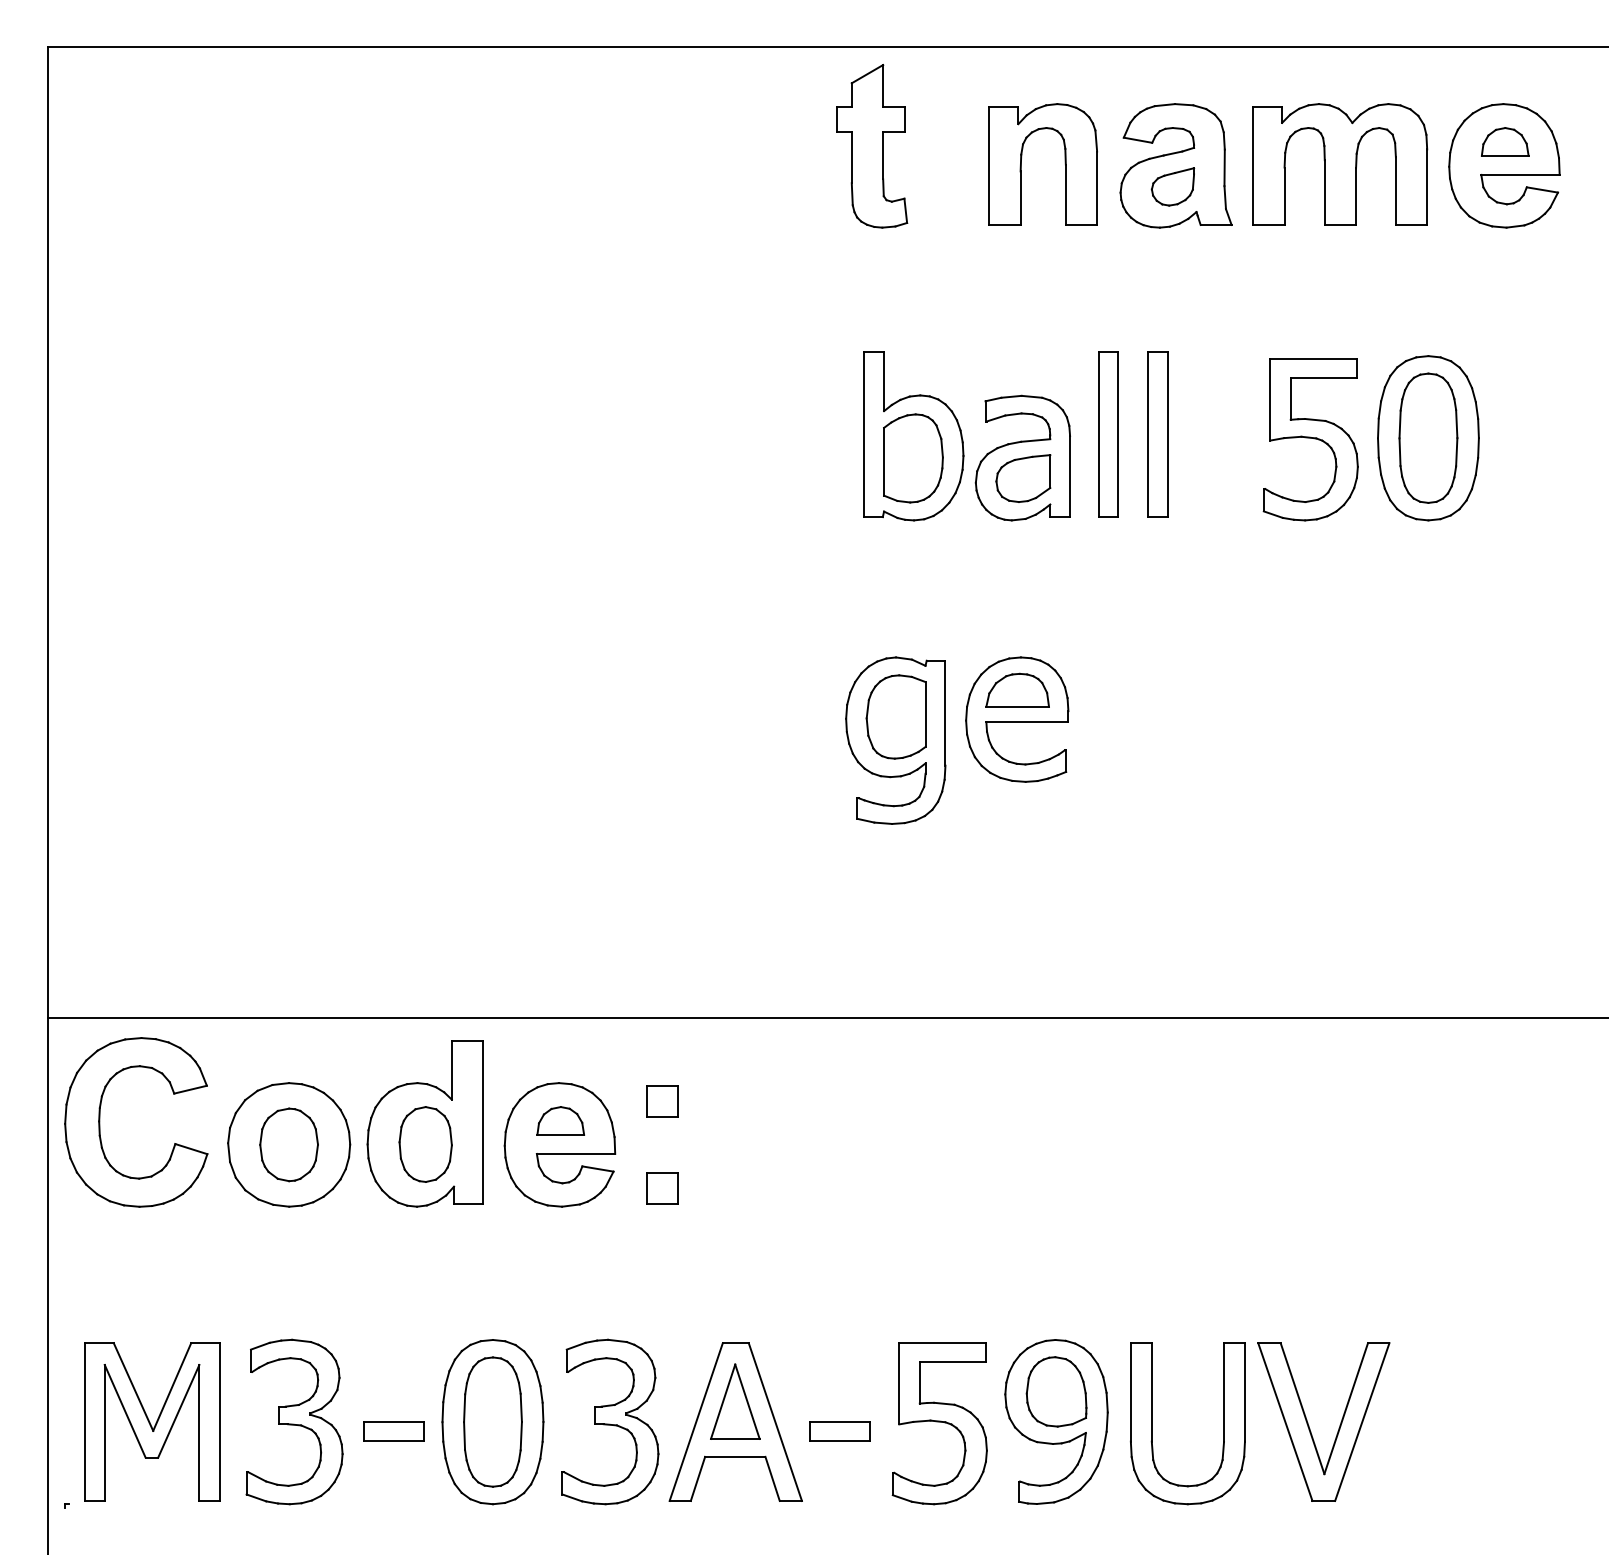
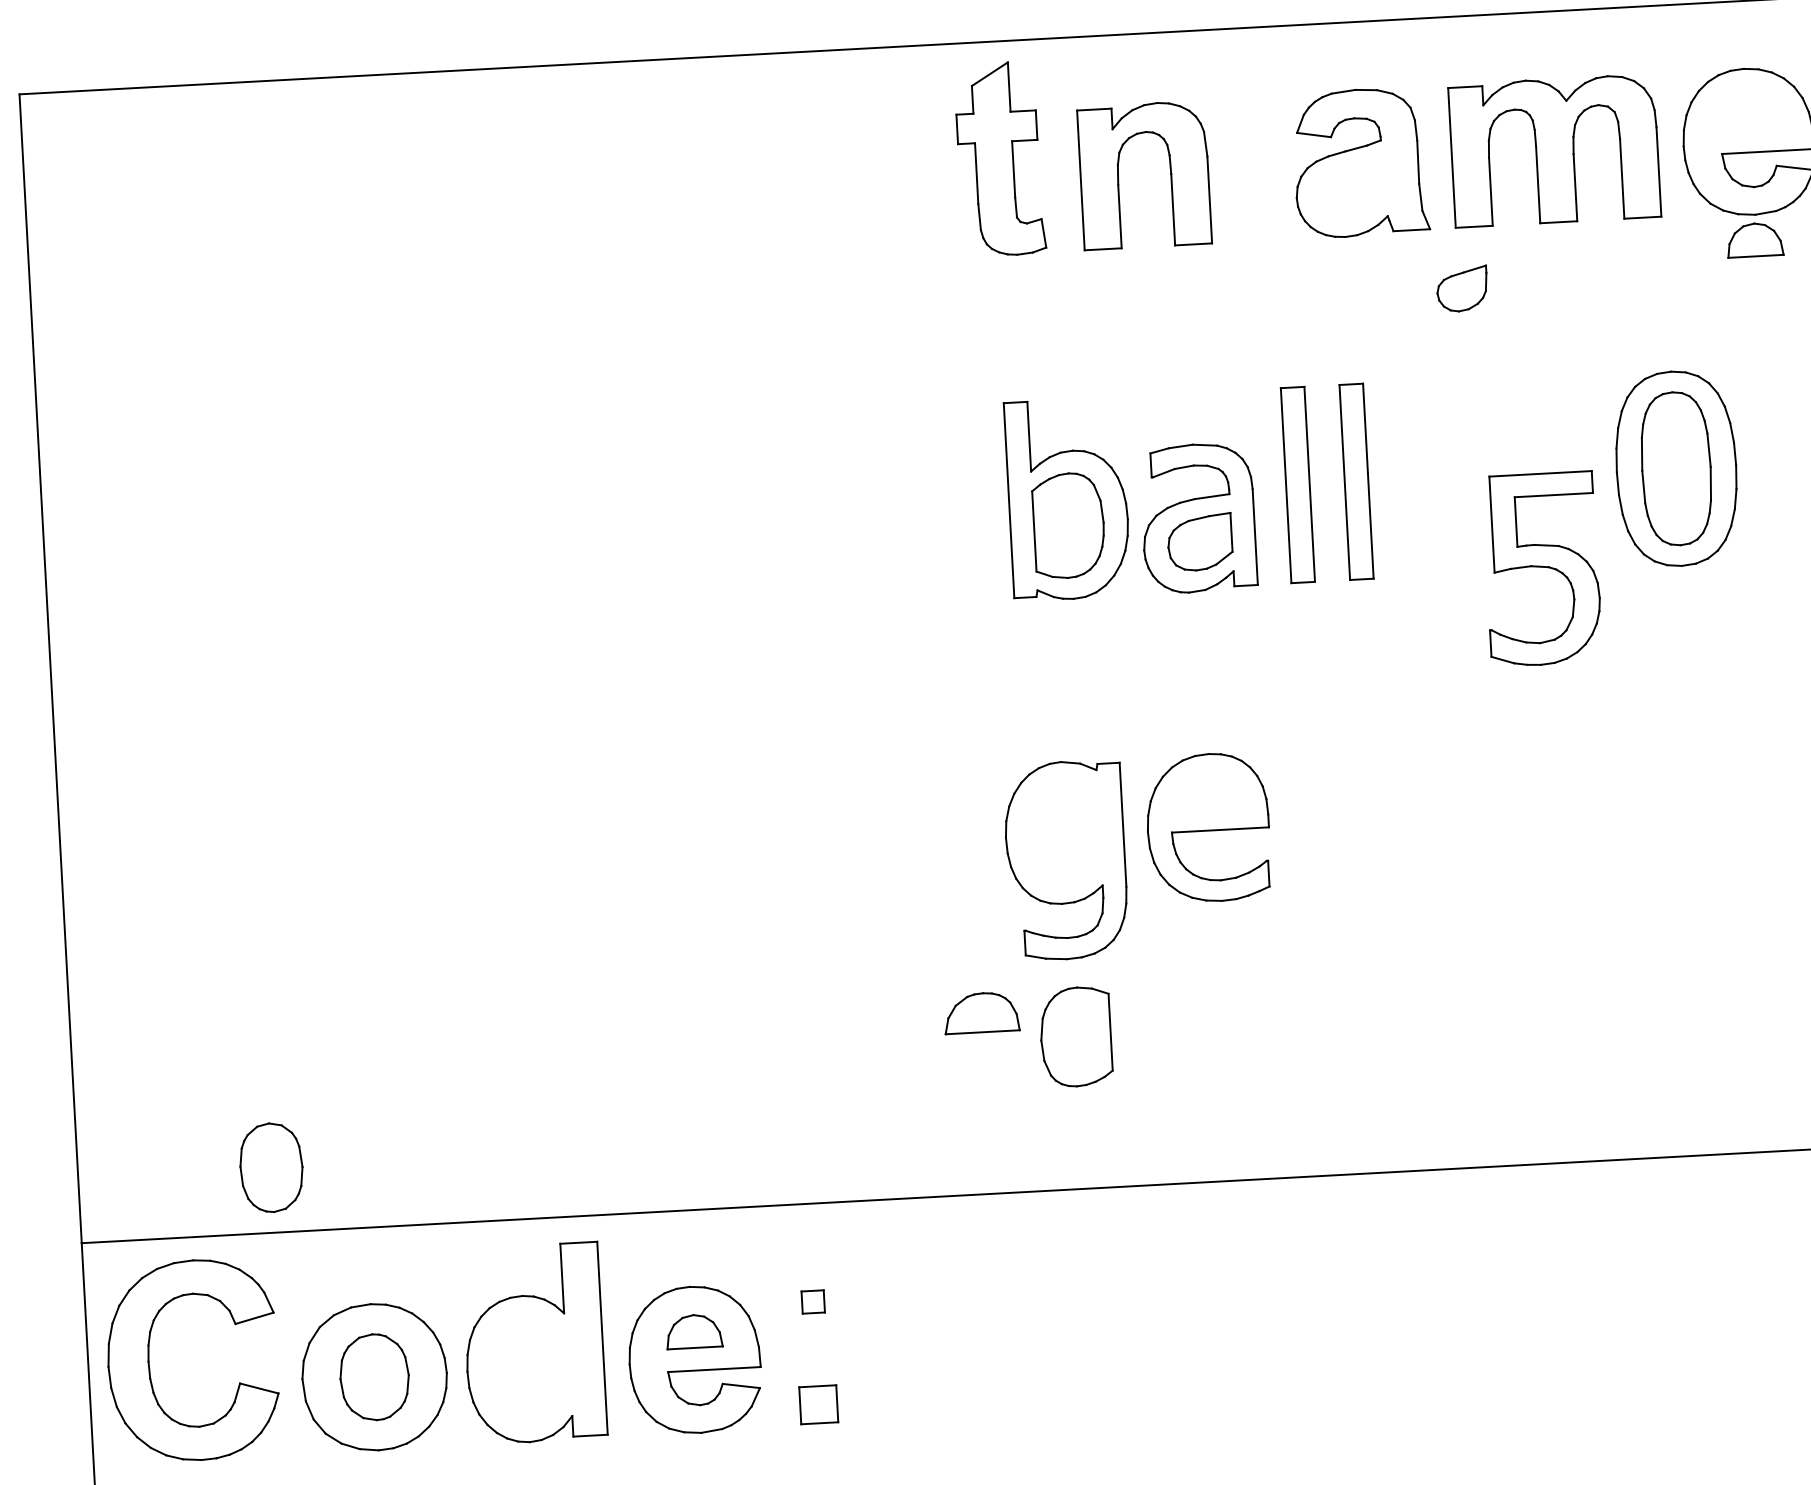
part: (1505, 141) -> (1755, 239), moved
part: (1021, 164) -> (1118, 176), moved
part: (1172, 186) -> (1461, 288), moved
part: (1310, 439) -> (1542, 568), moved
part: (1017, 689) -> (981, 1011), moved
part: (895, 716) -> (1075, 1036), moved
part: (662, 1101) -> (813, 1302), size x0.6
part: (425, 1144) -> (271, 1167), moved

